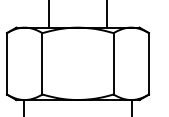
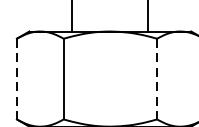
line: (6, 63) -> (16, 78), solid -> dashed
line: (113, 63) -> (157, 78), solid -> dashed

